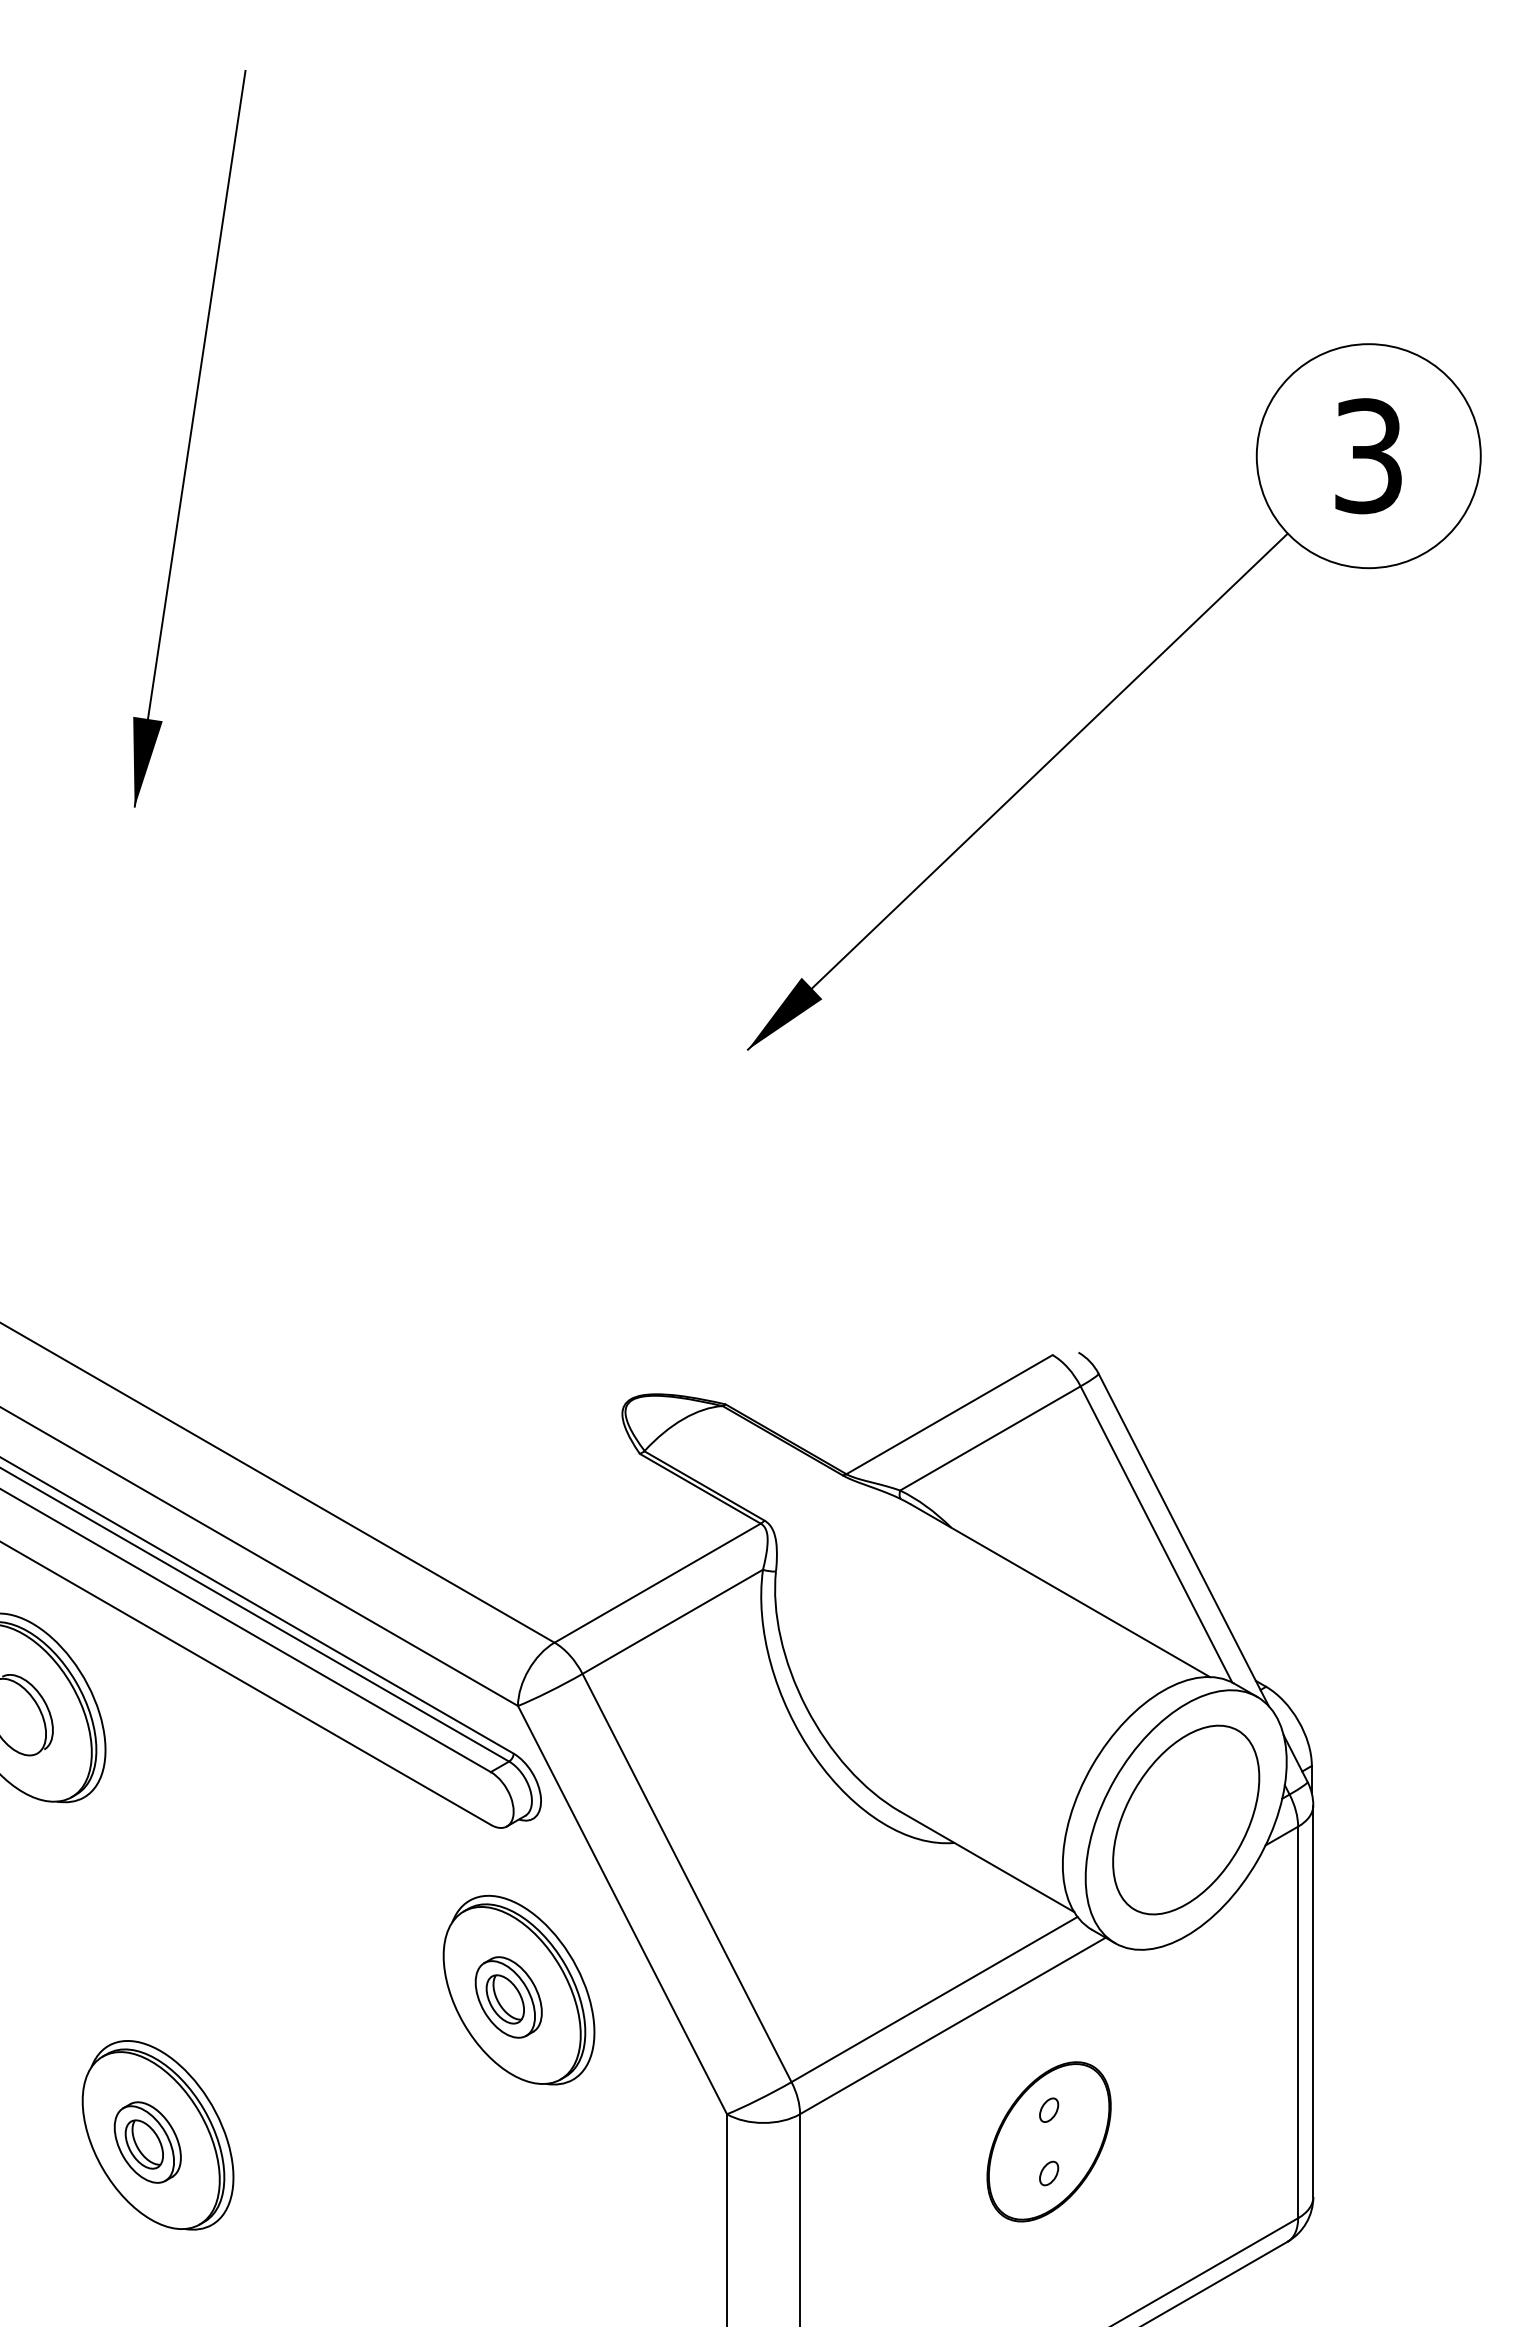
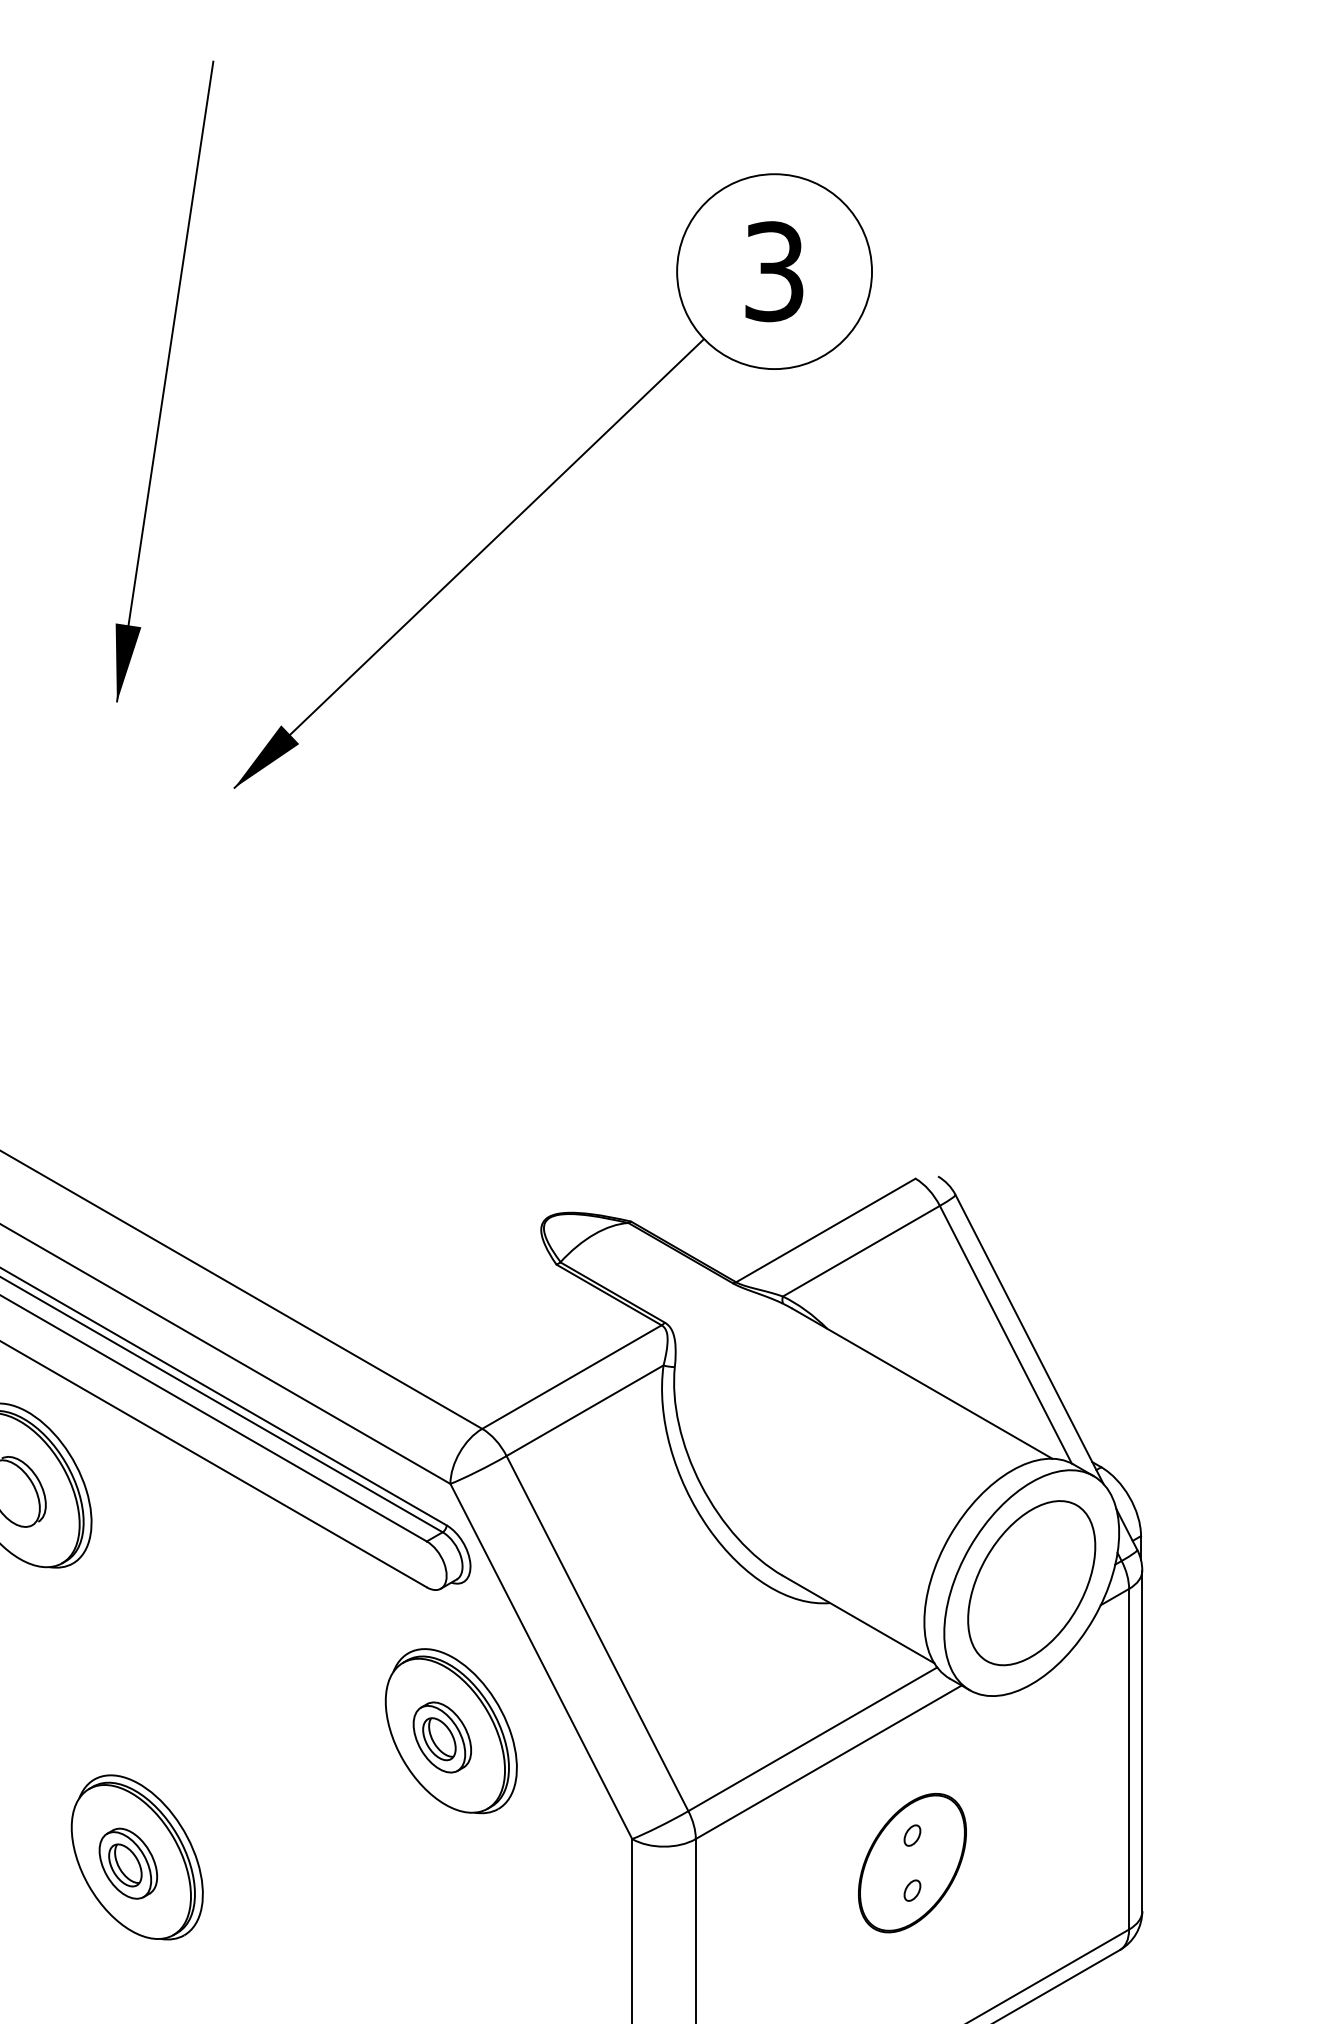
part: (1113, 696) -> (552, 480), moved

